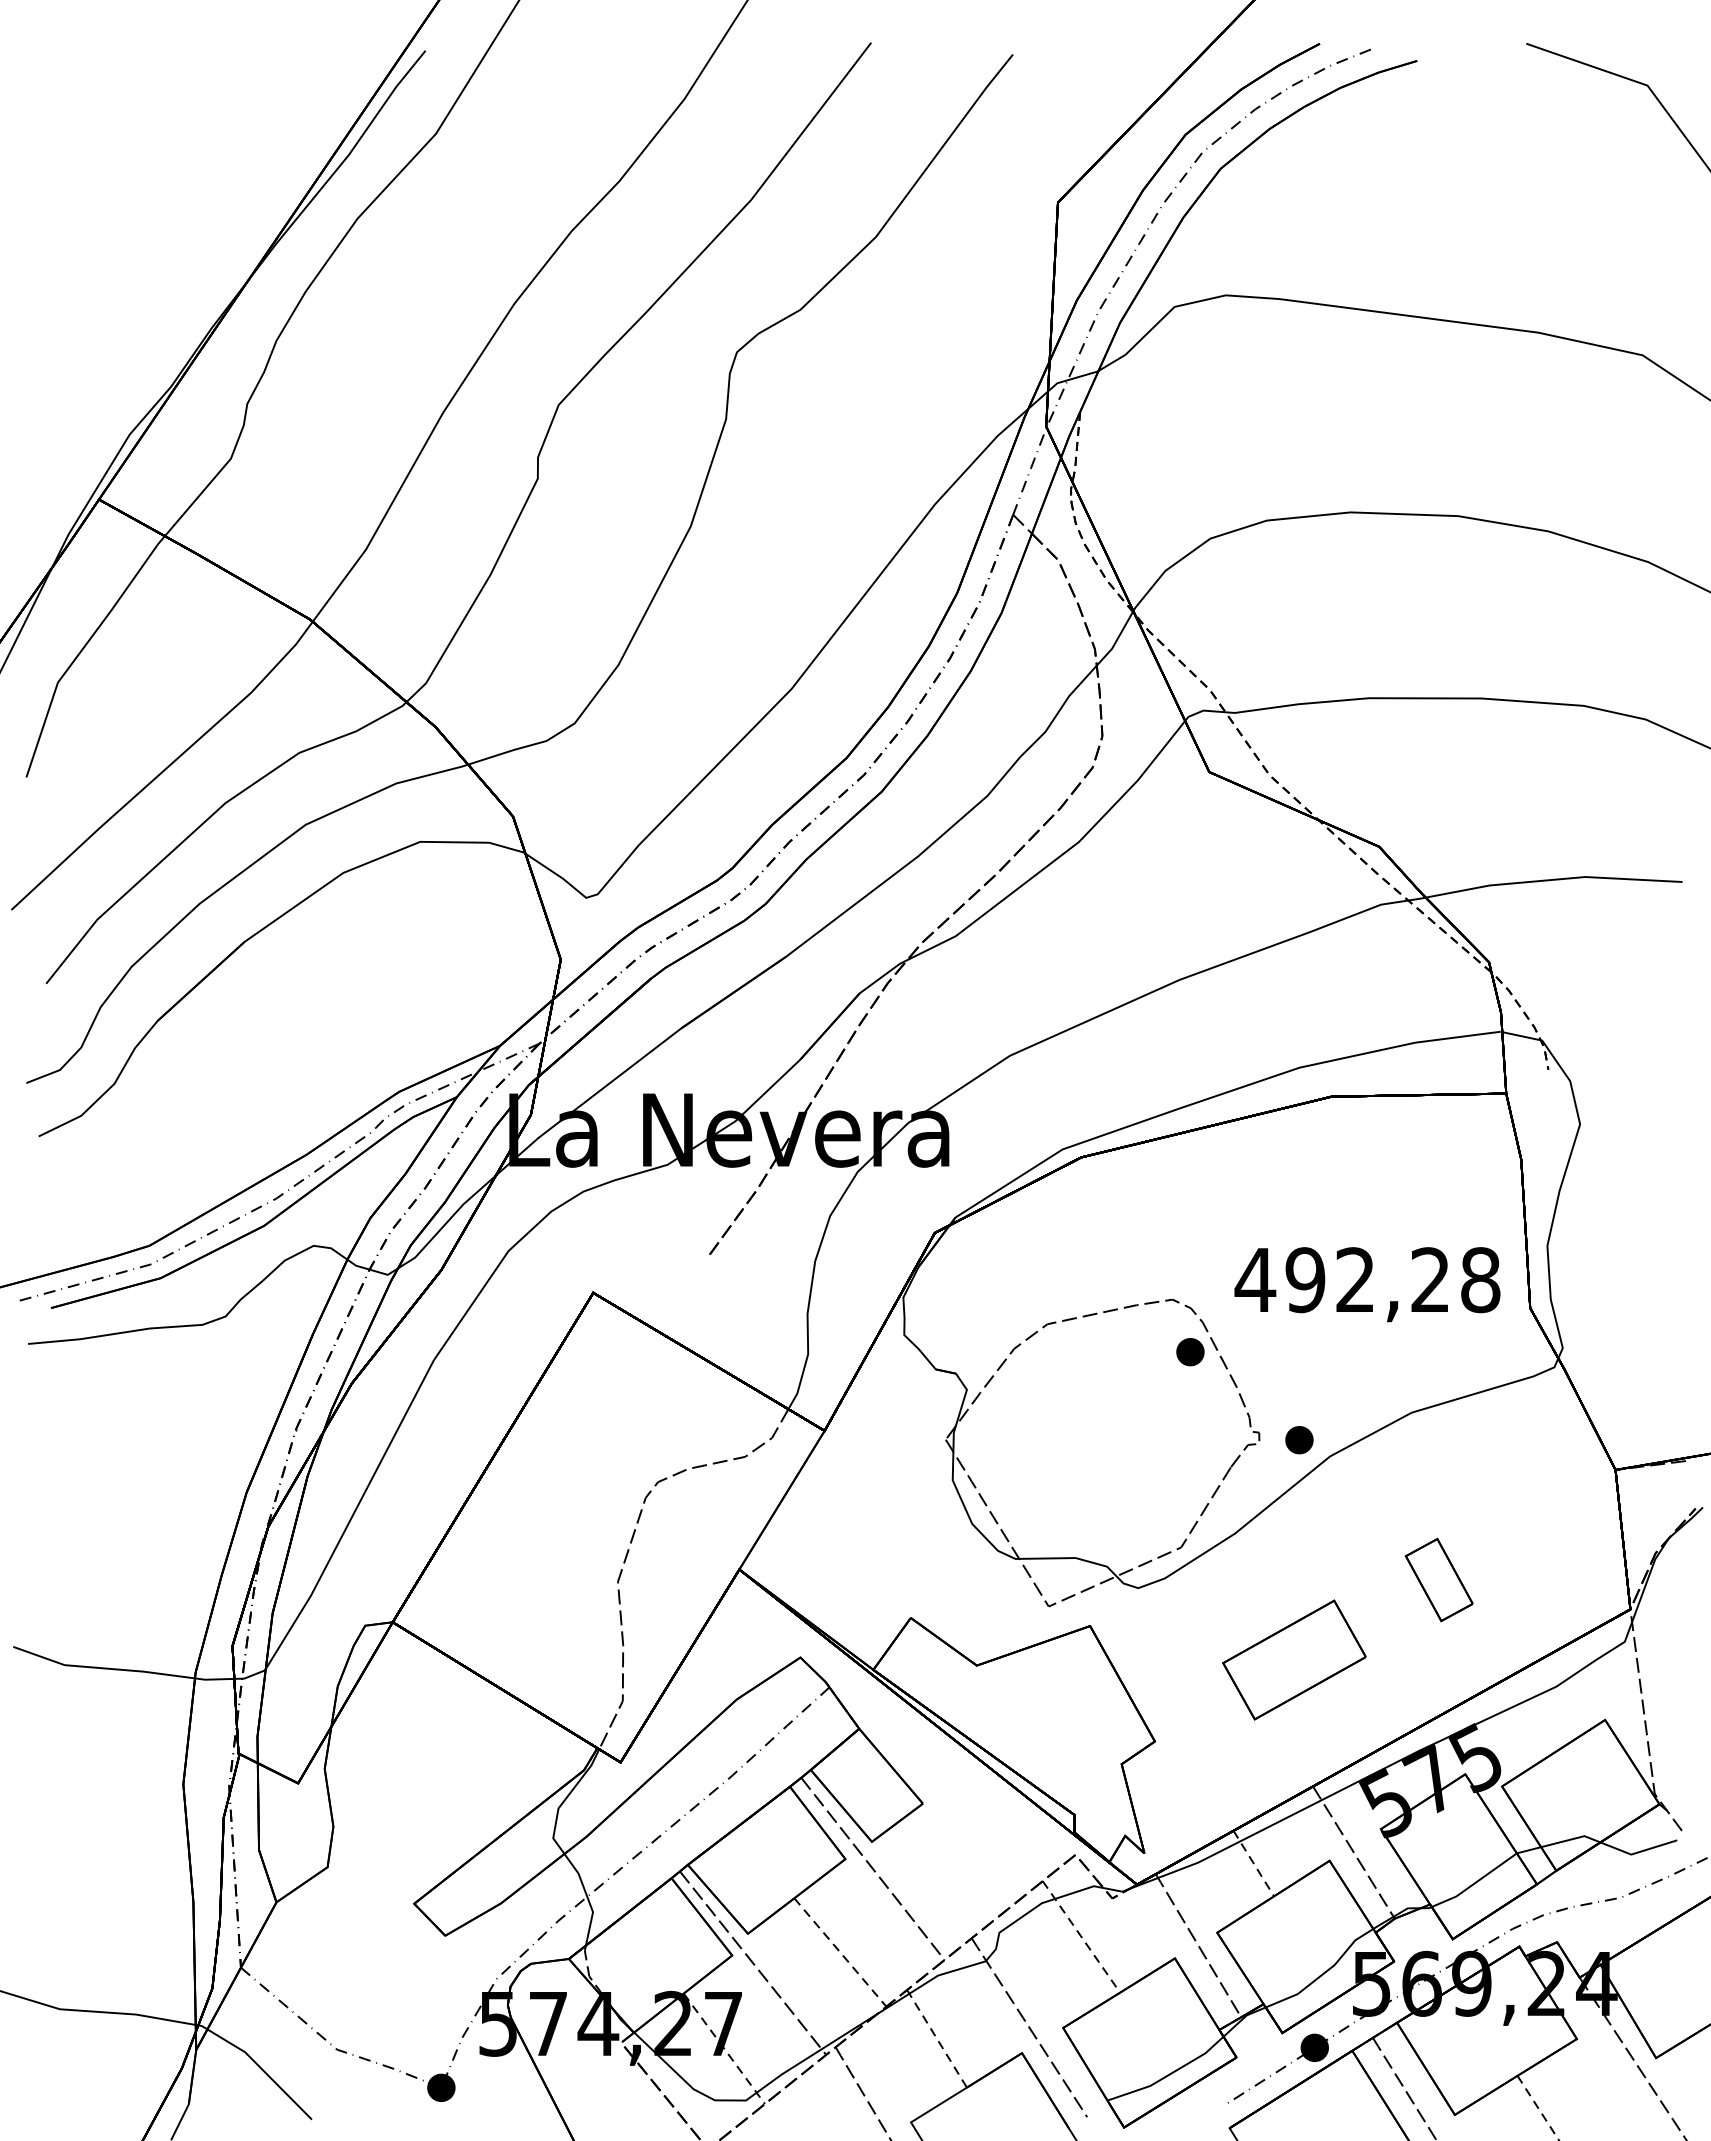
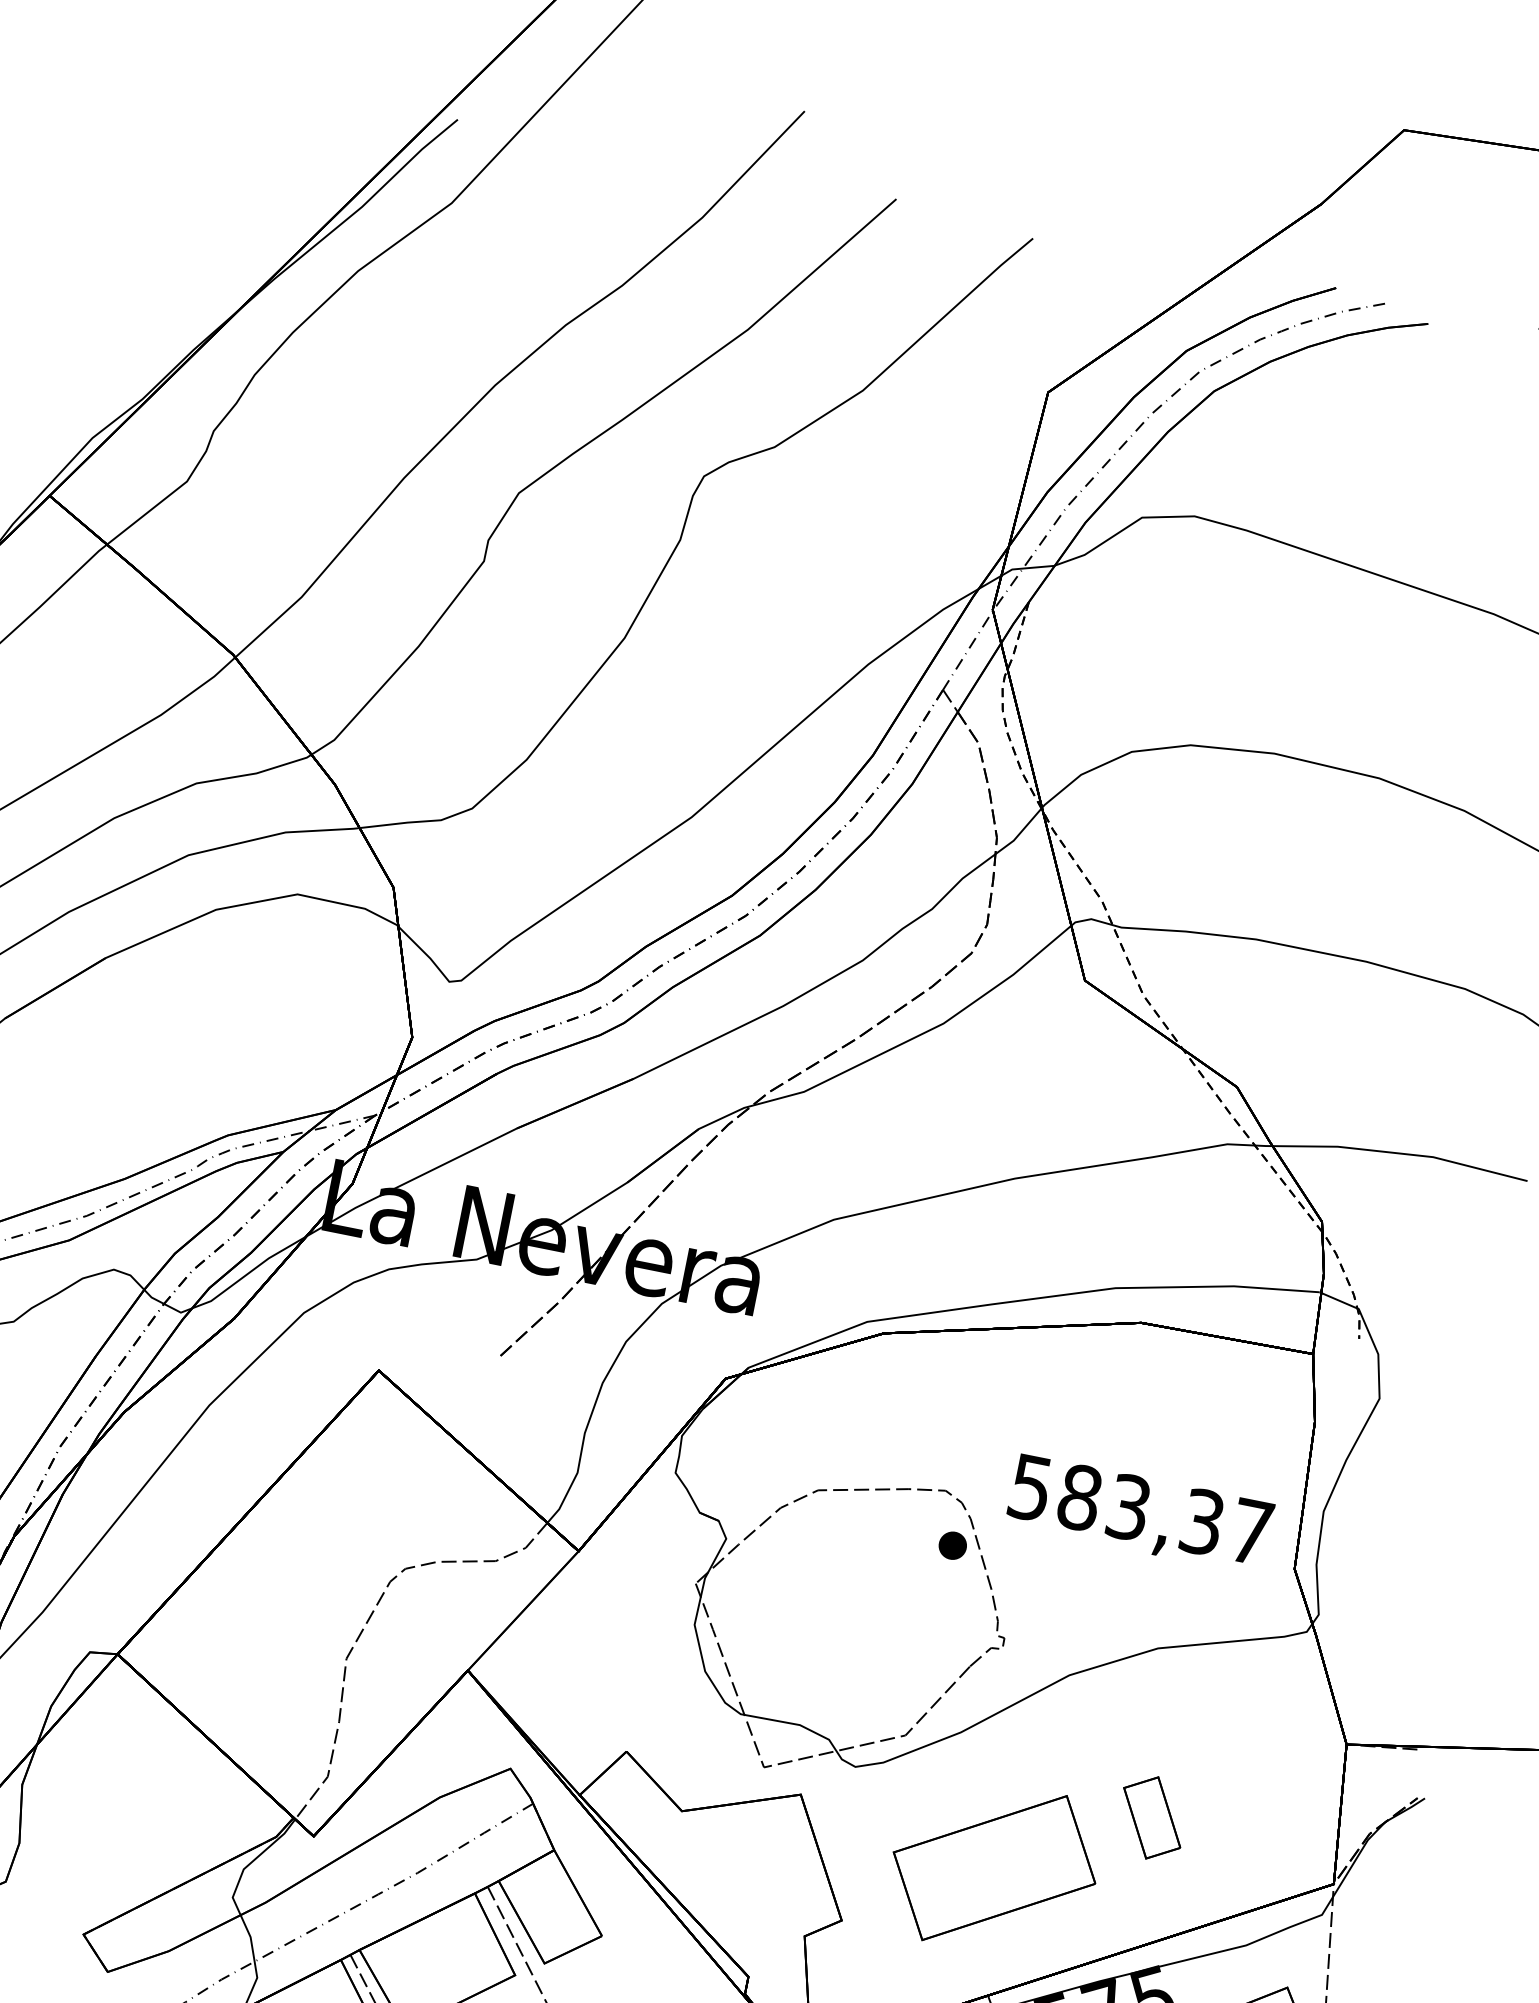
text: (1367, 1280) -> (1140, 1510), 492,28 -> 583,37
part: (1299, 1440) -> (1042, 1653), removed
part: (1294, 1659) -> (994, 1867), size x1.43

